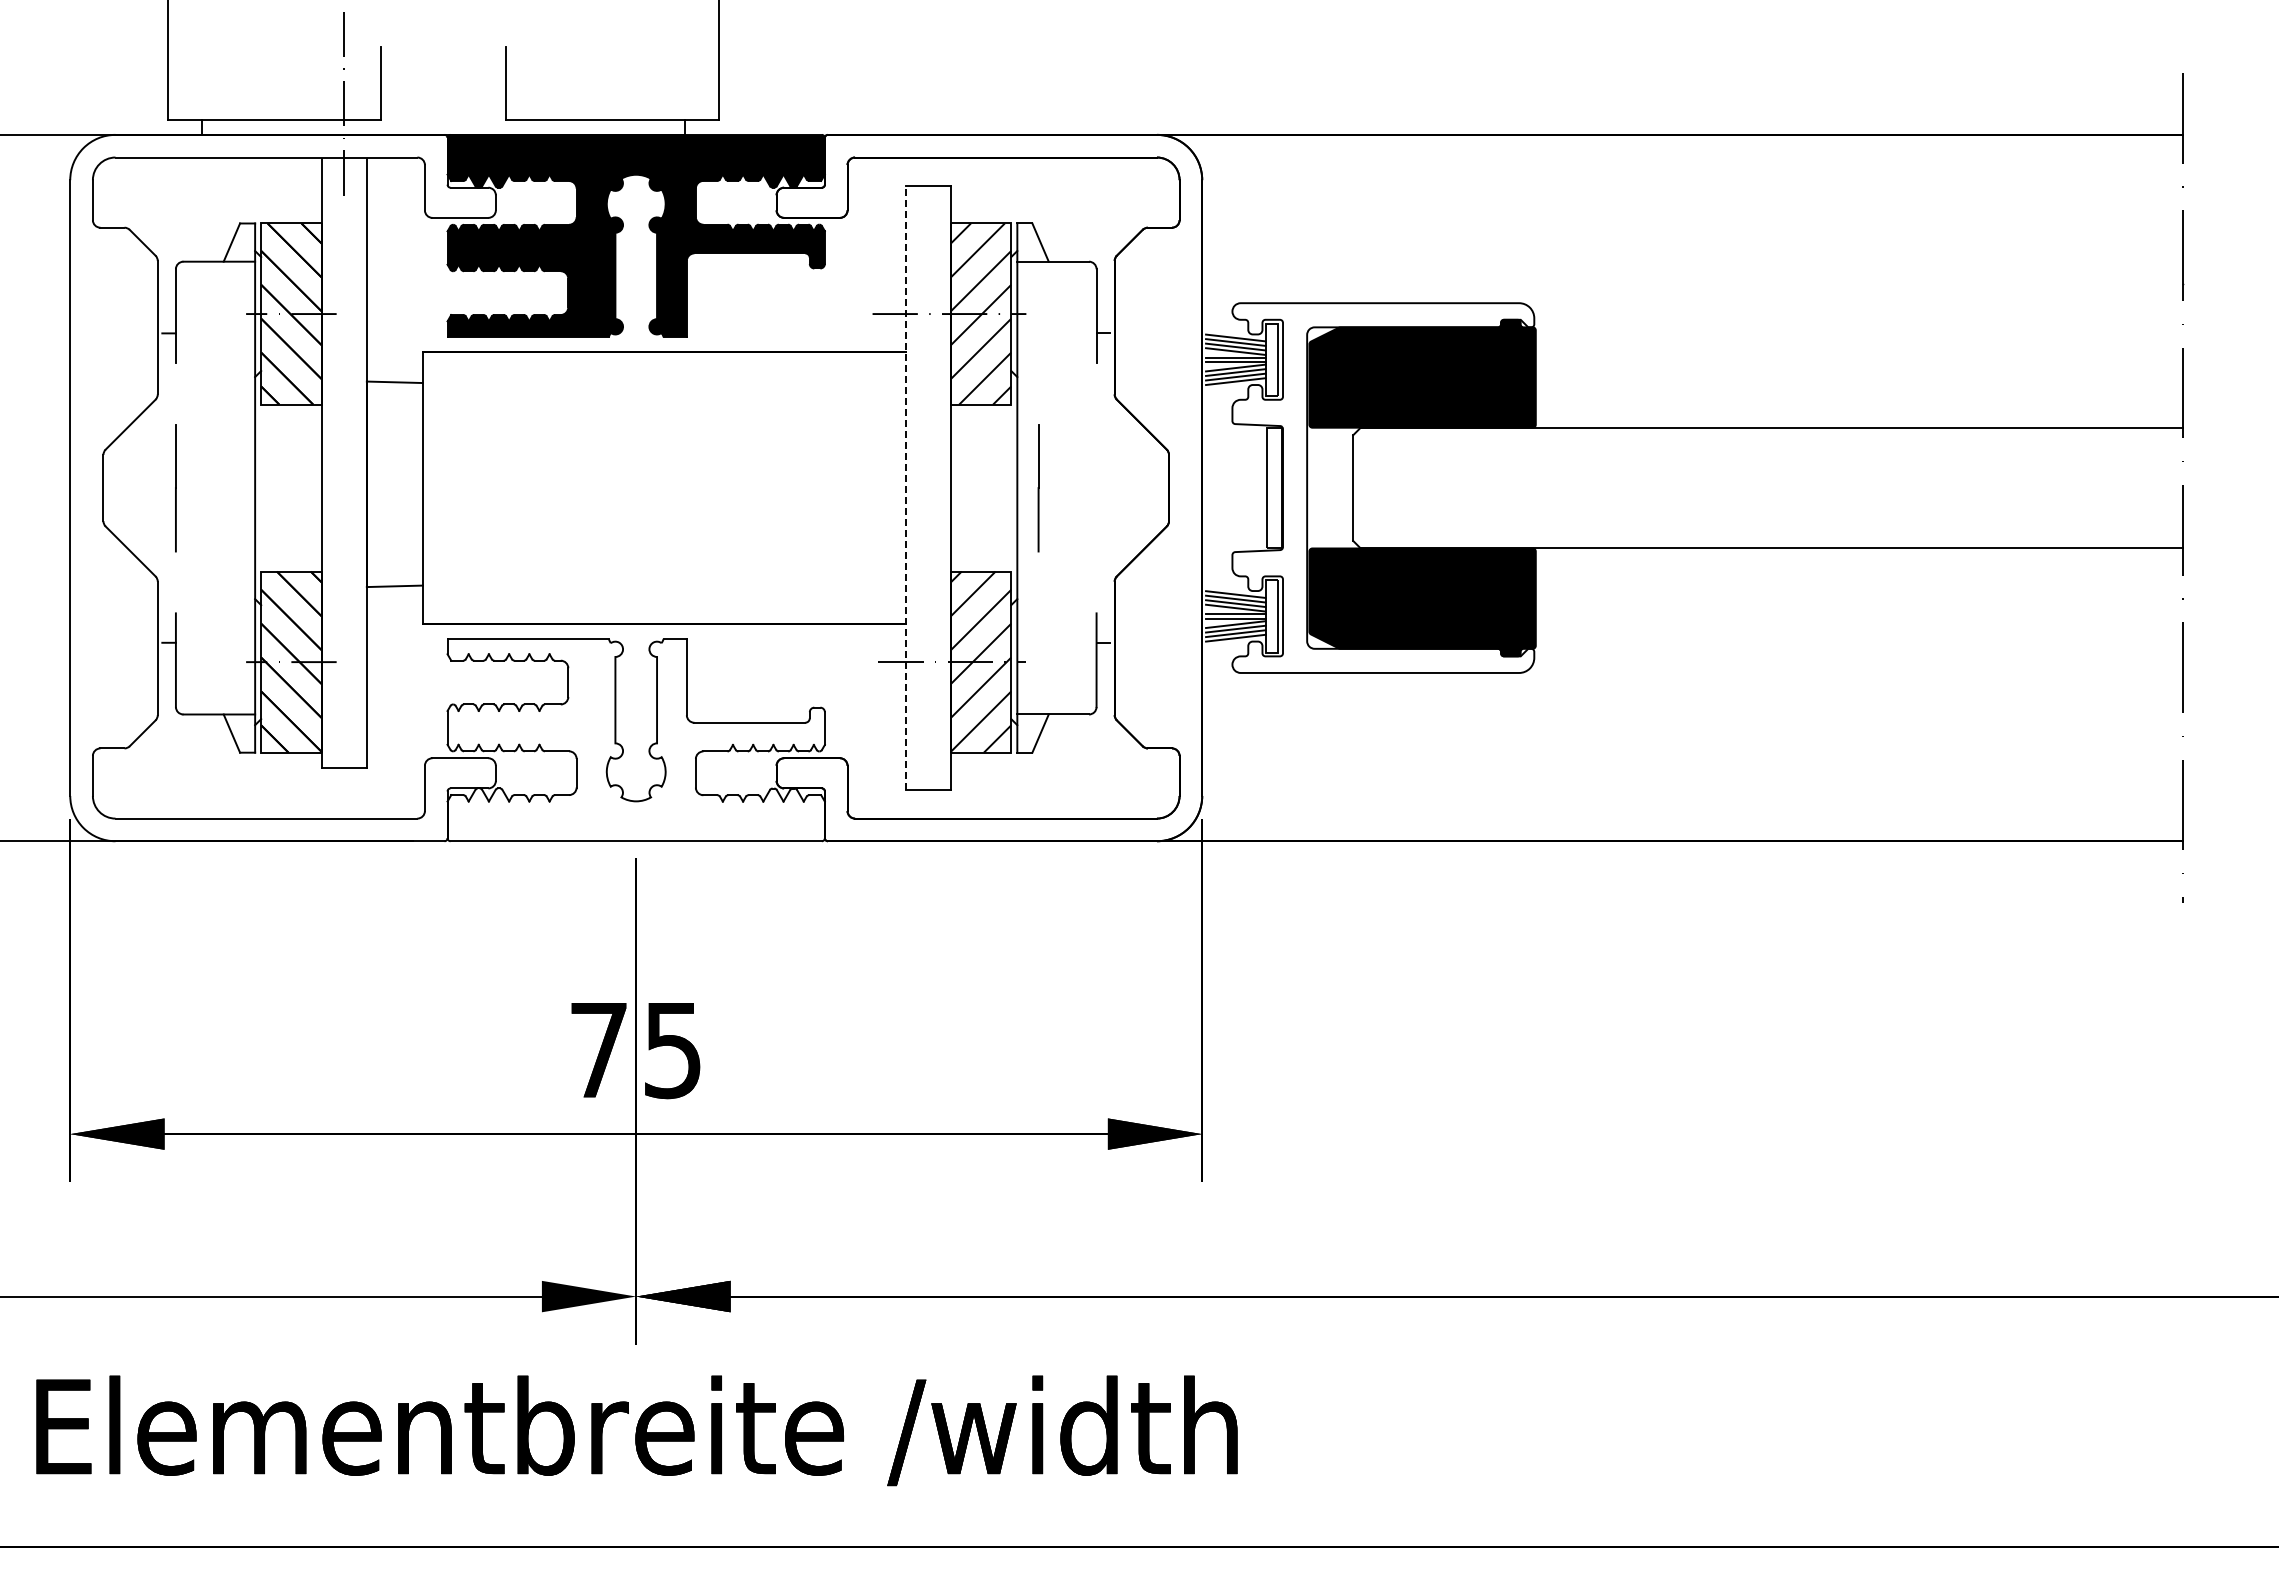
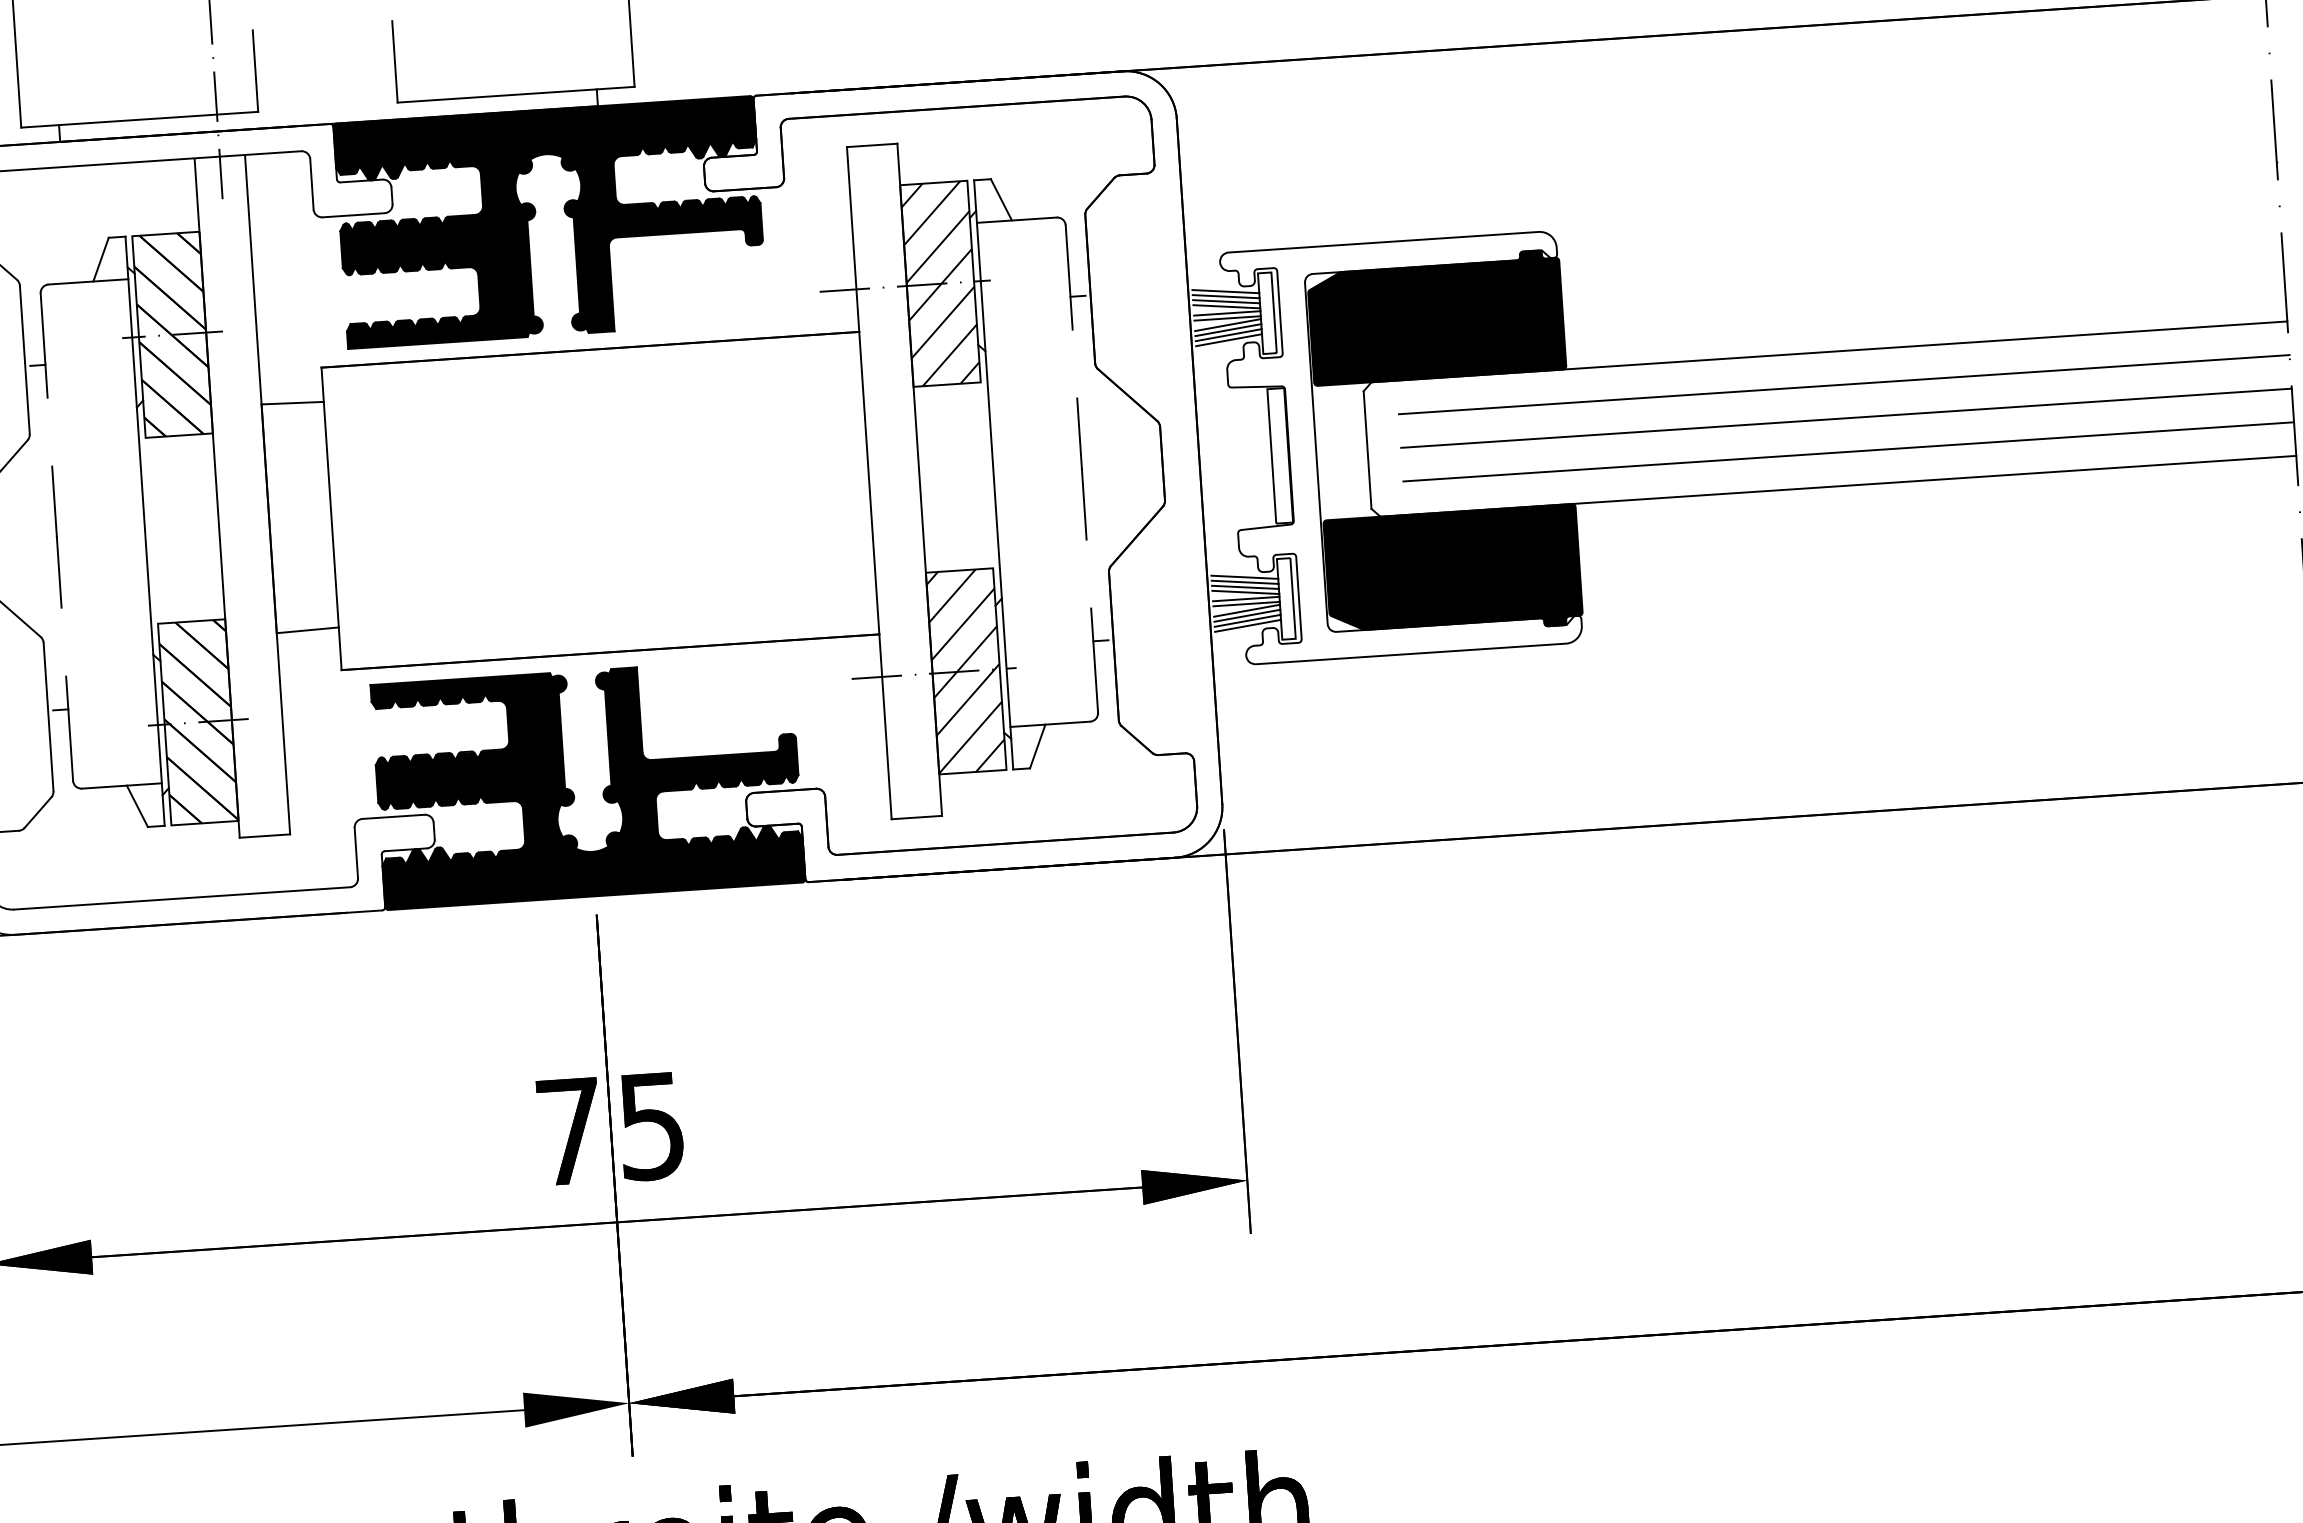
line: (1783, 457) -> (1844, 384), added
line: (905, 488) -> (869, 483), dashed -> solid
line: (1038, 488) -> (1081, 469), moved
line: (1783, 488) -> (1846, 418), added
line: (1783, 518) -> (1848, 452), added
fill: (635, 740) -> (587, 784), added

